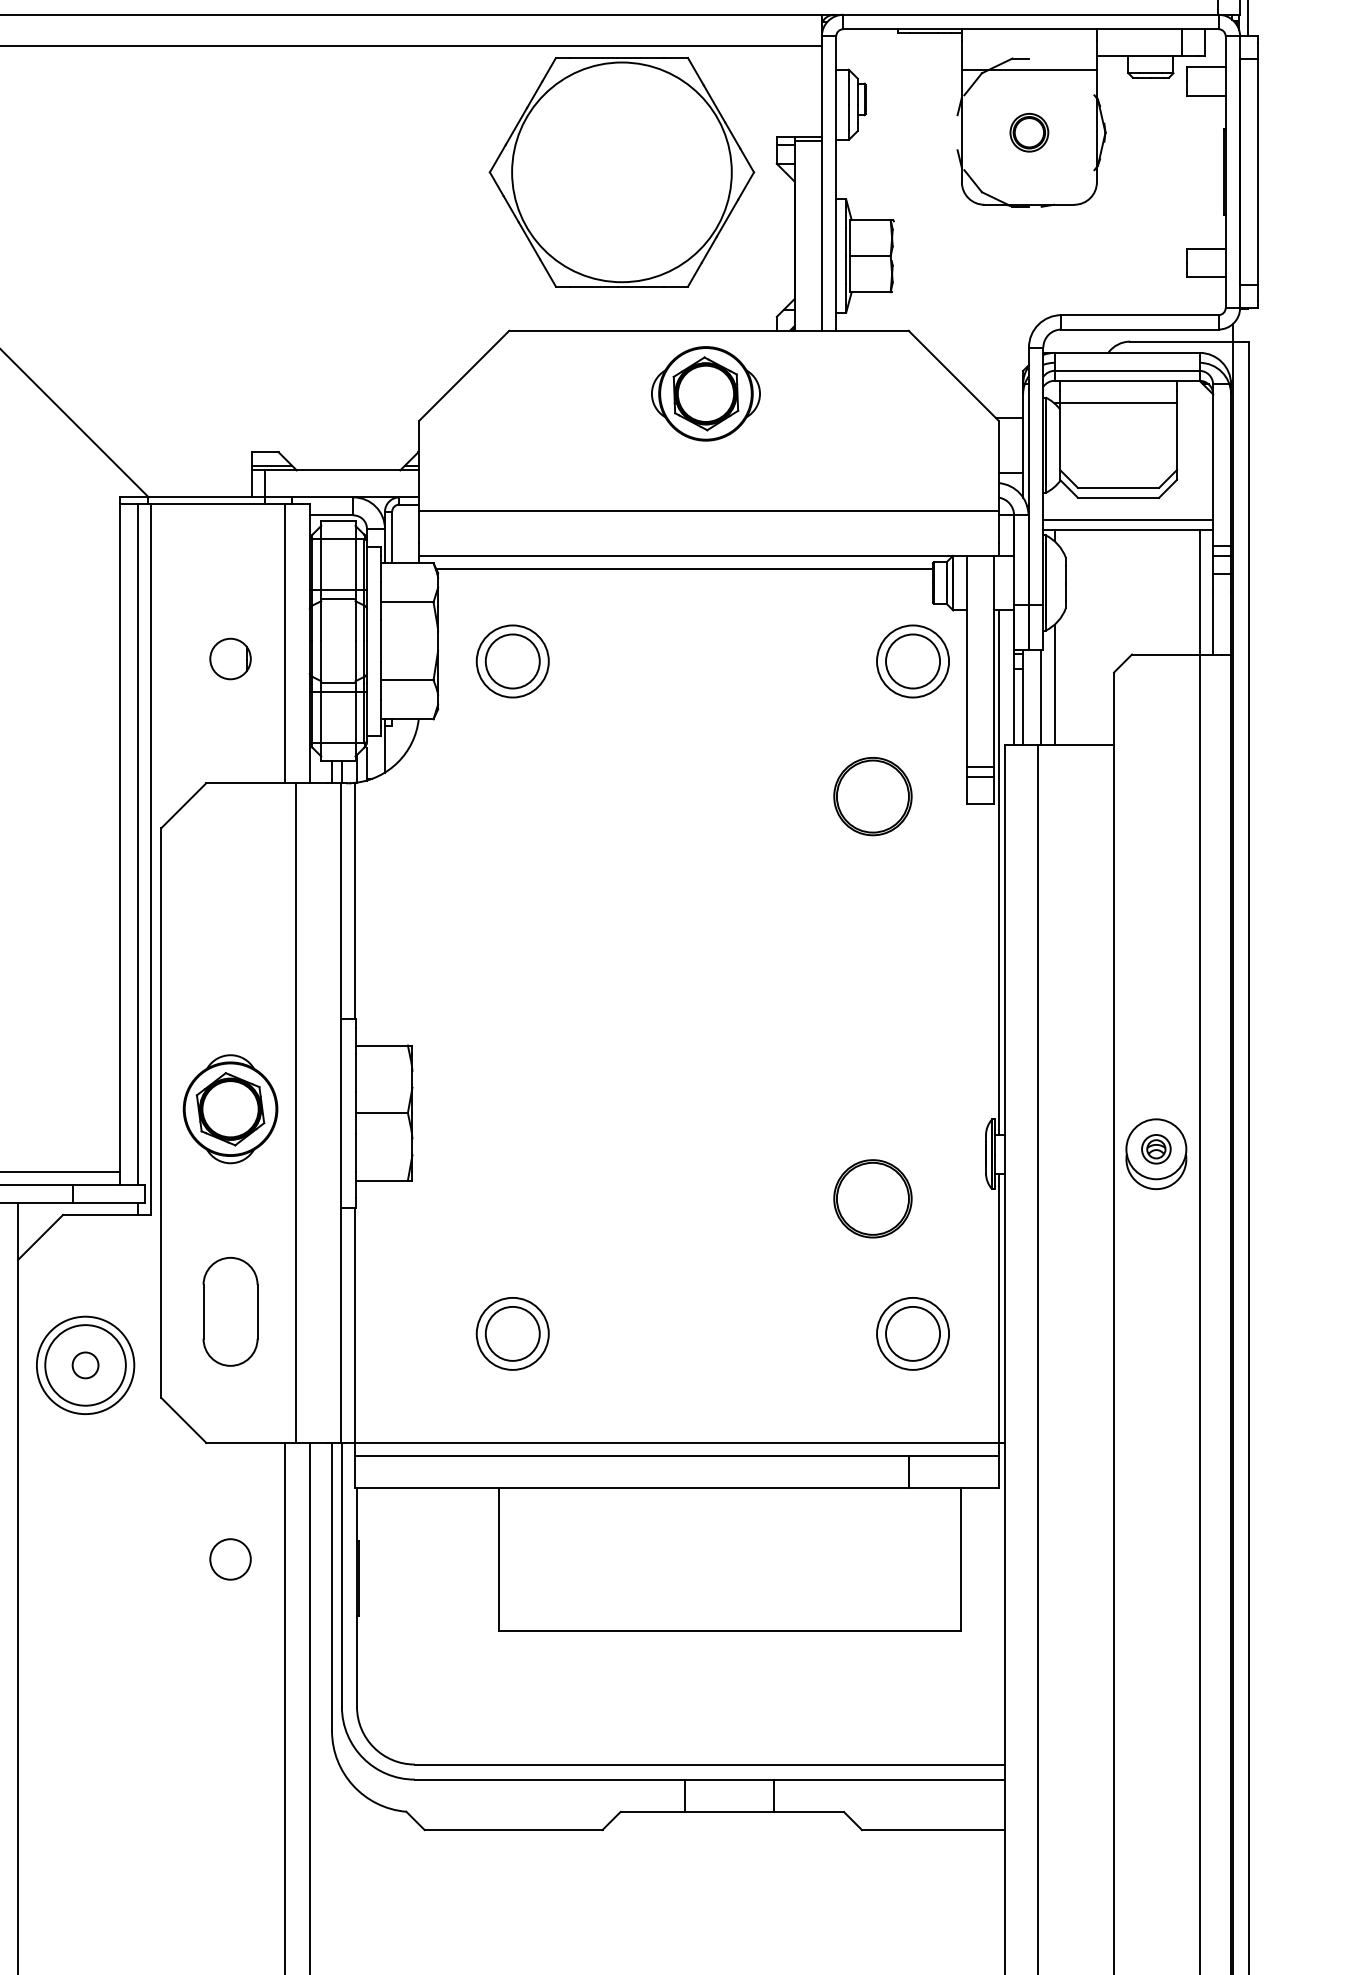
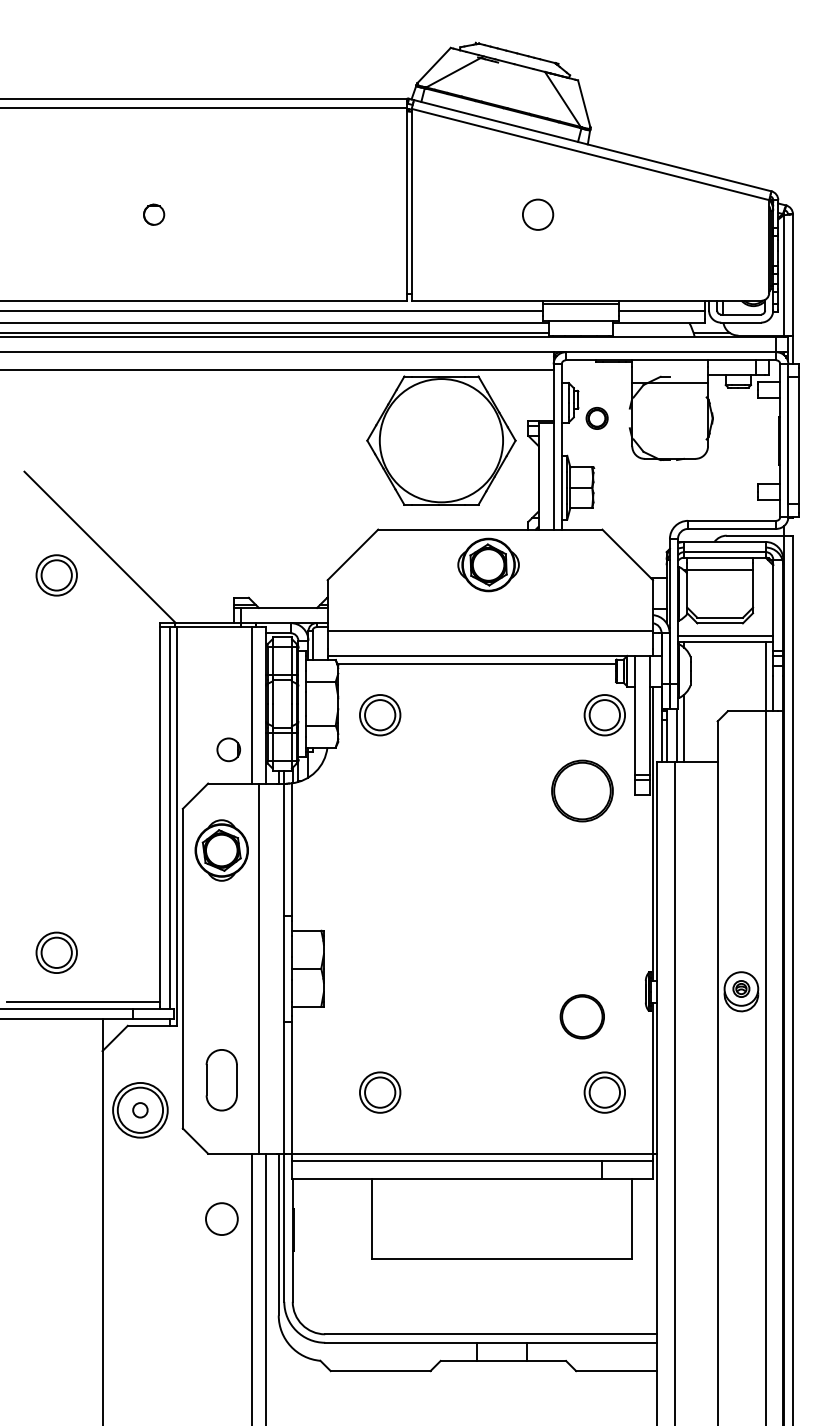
part: (1028, 132) -> (596, 418), moved
part: (230, 658) -> (228, 749), moved
part: (871, 795) -> (581, 790), size x1.4
part: (230, 1109) -> (221, 850), moved
circle: (230, 1559) -> (221, 1219), size x1.4

